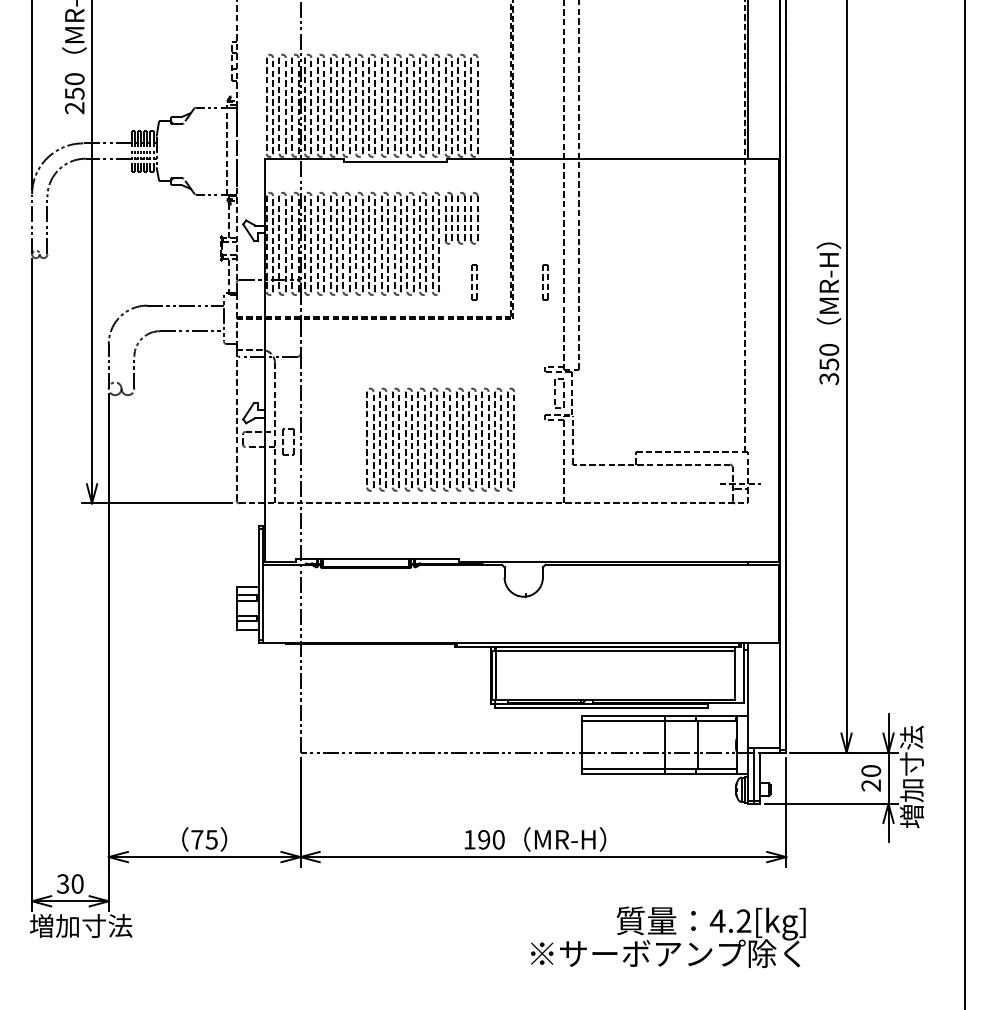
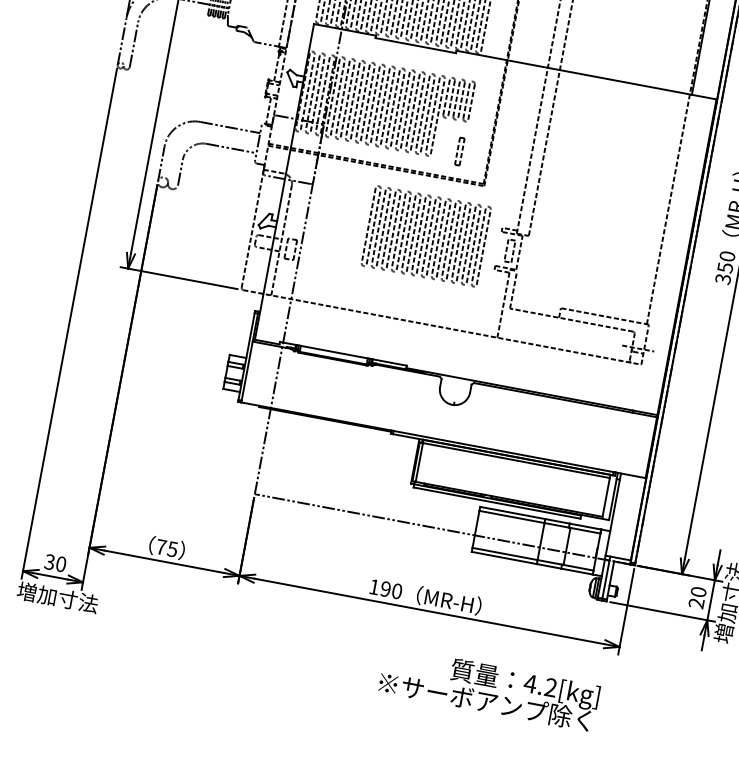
part: (545, 282) -> (515, 162), removed
part: (440, 439) -> (426, 236), moved
text: (668, 936) -> (489, 688), moved

